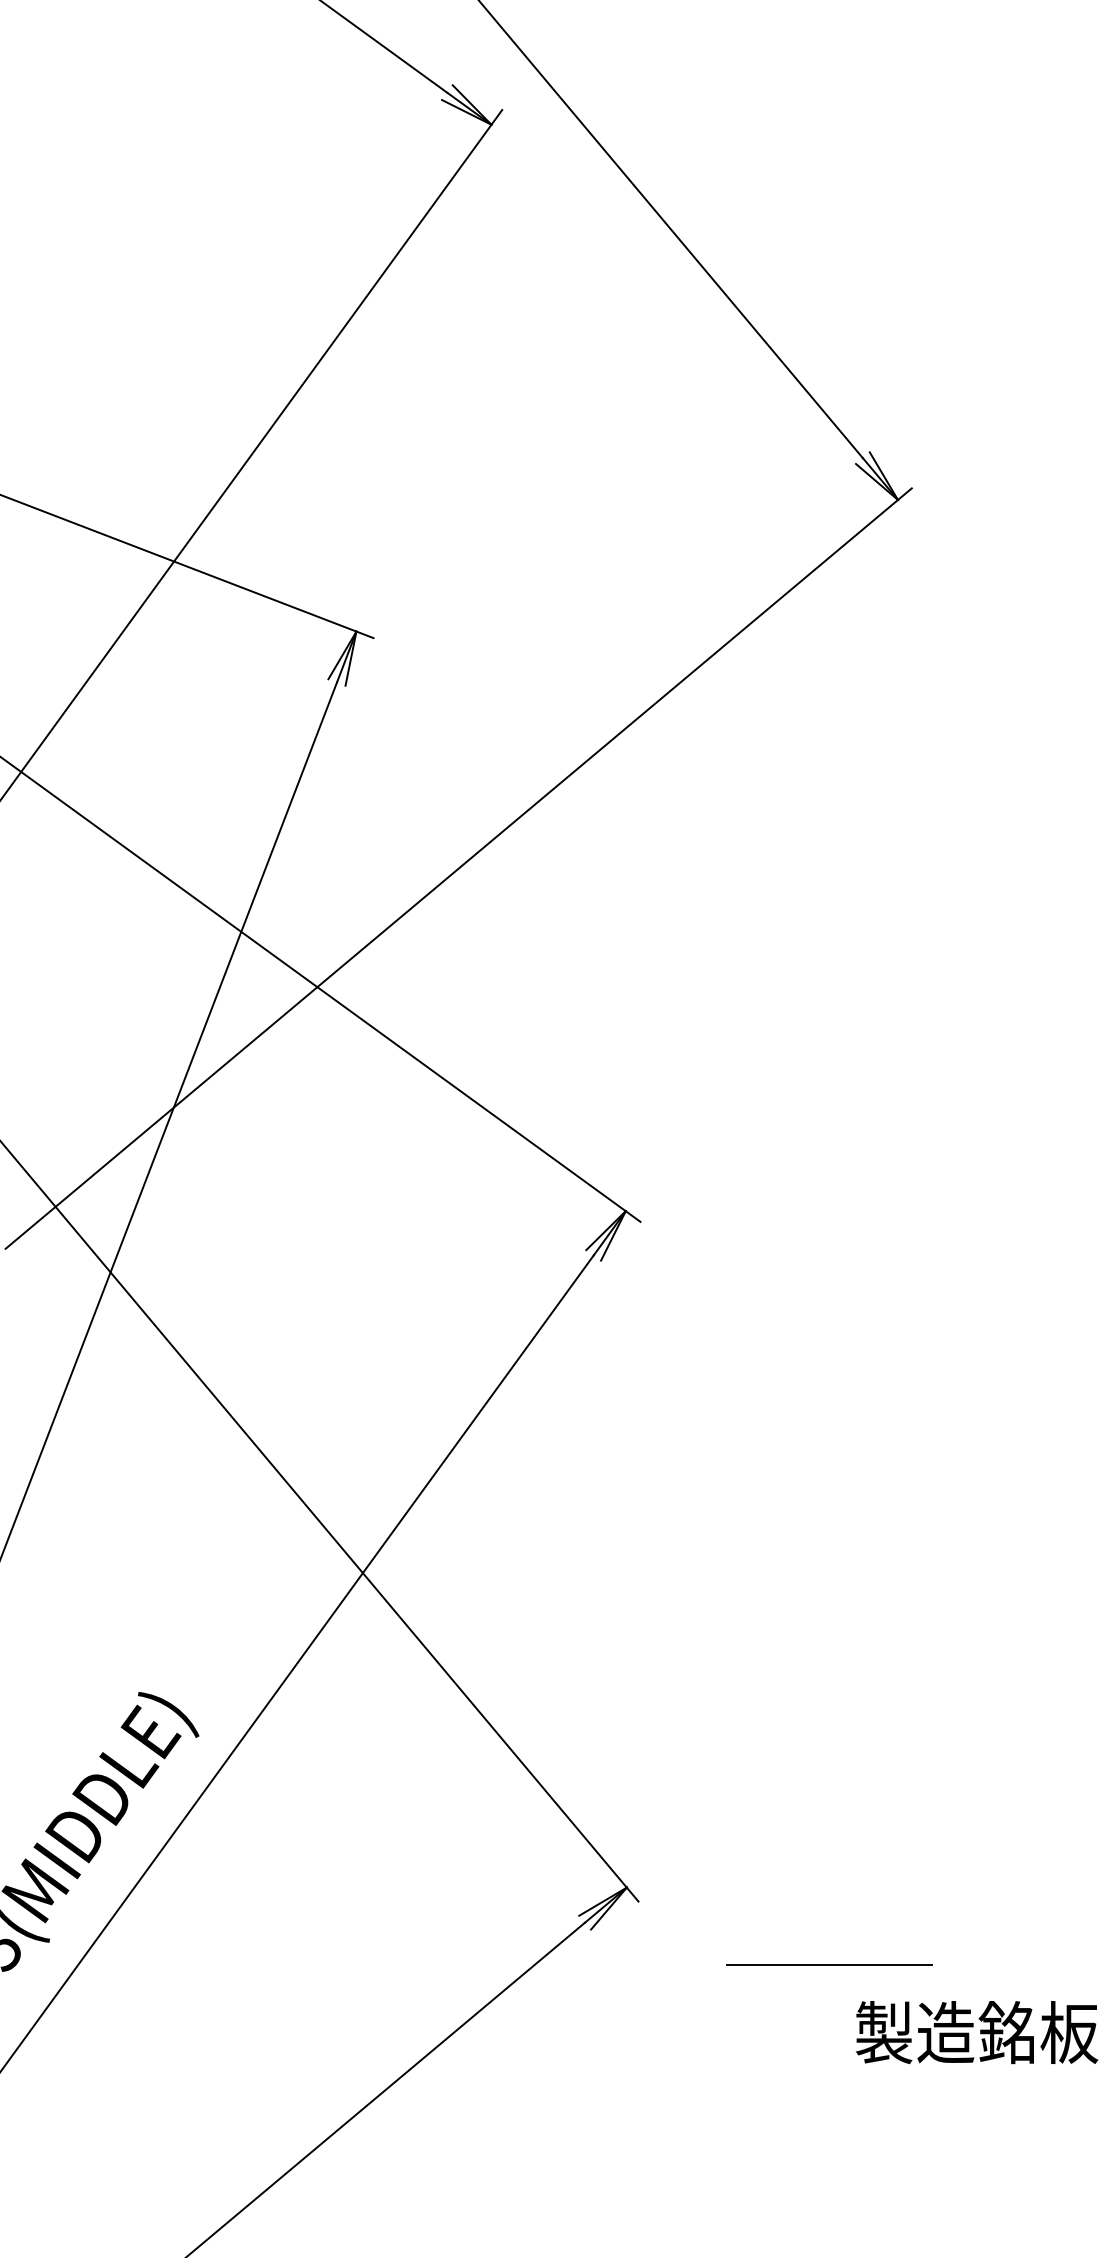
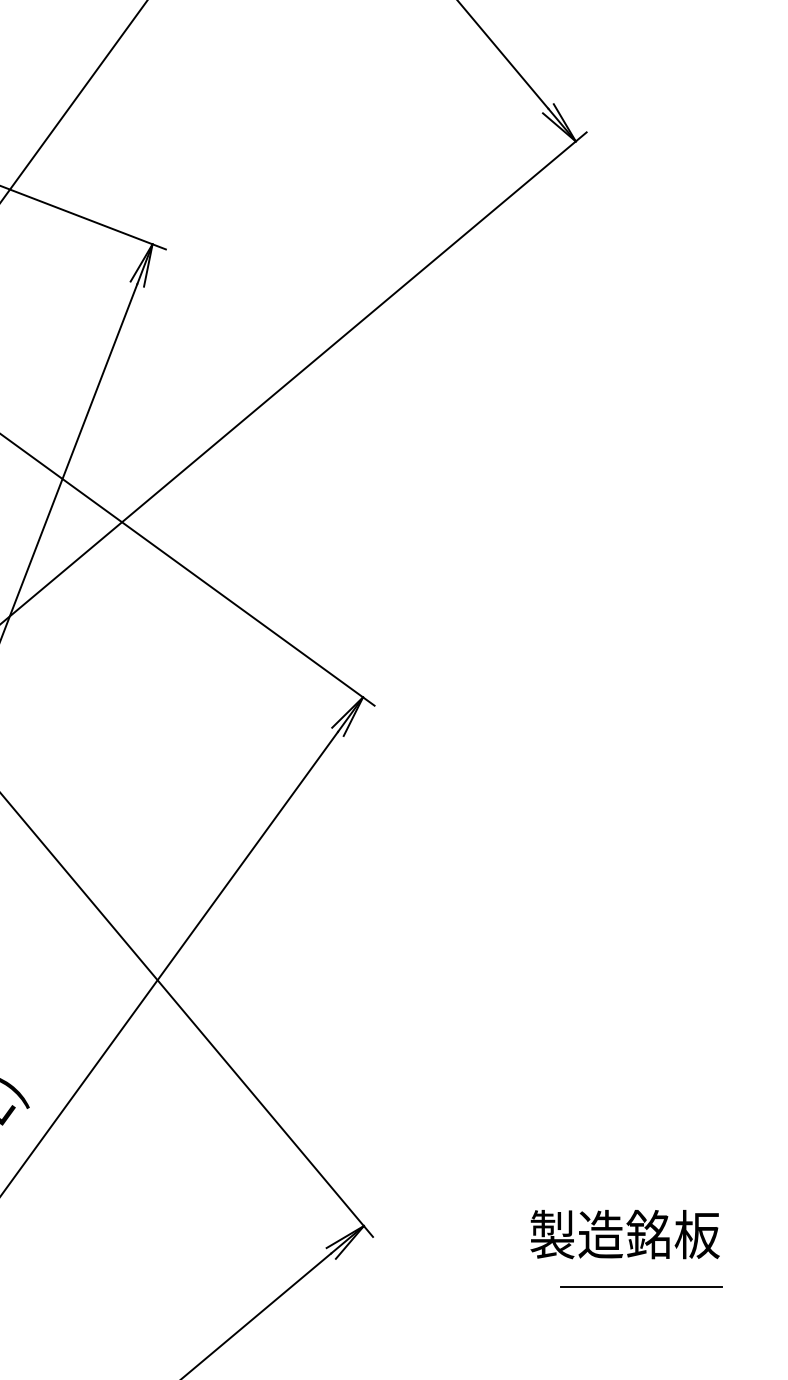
line: (829, 1964) -> (641, 1286), moved
text: (977, 2032) -> (625, 1234), moved

